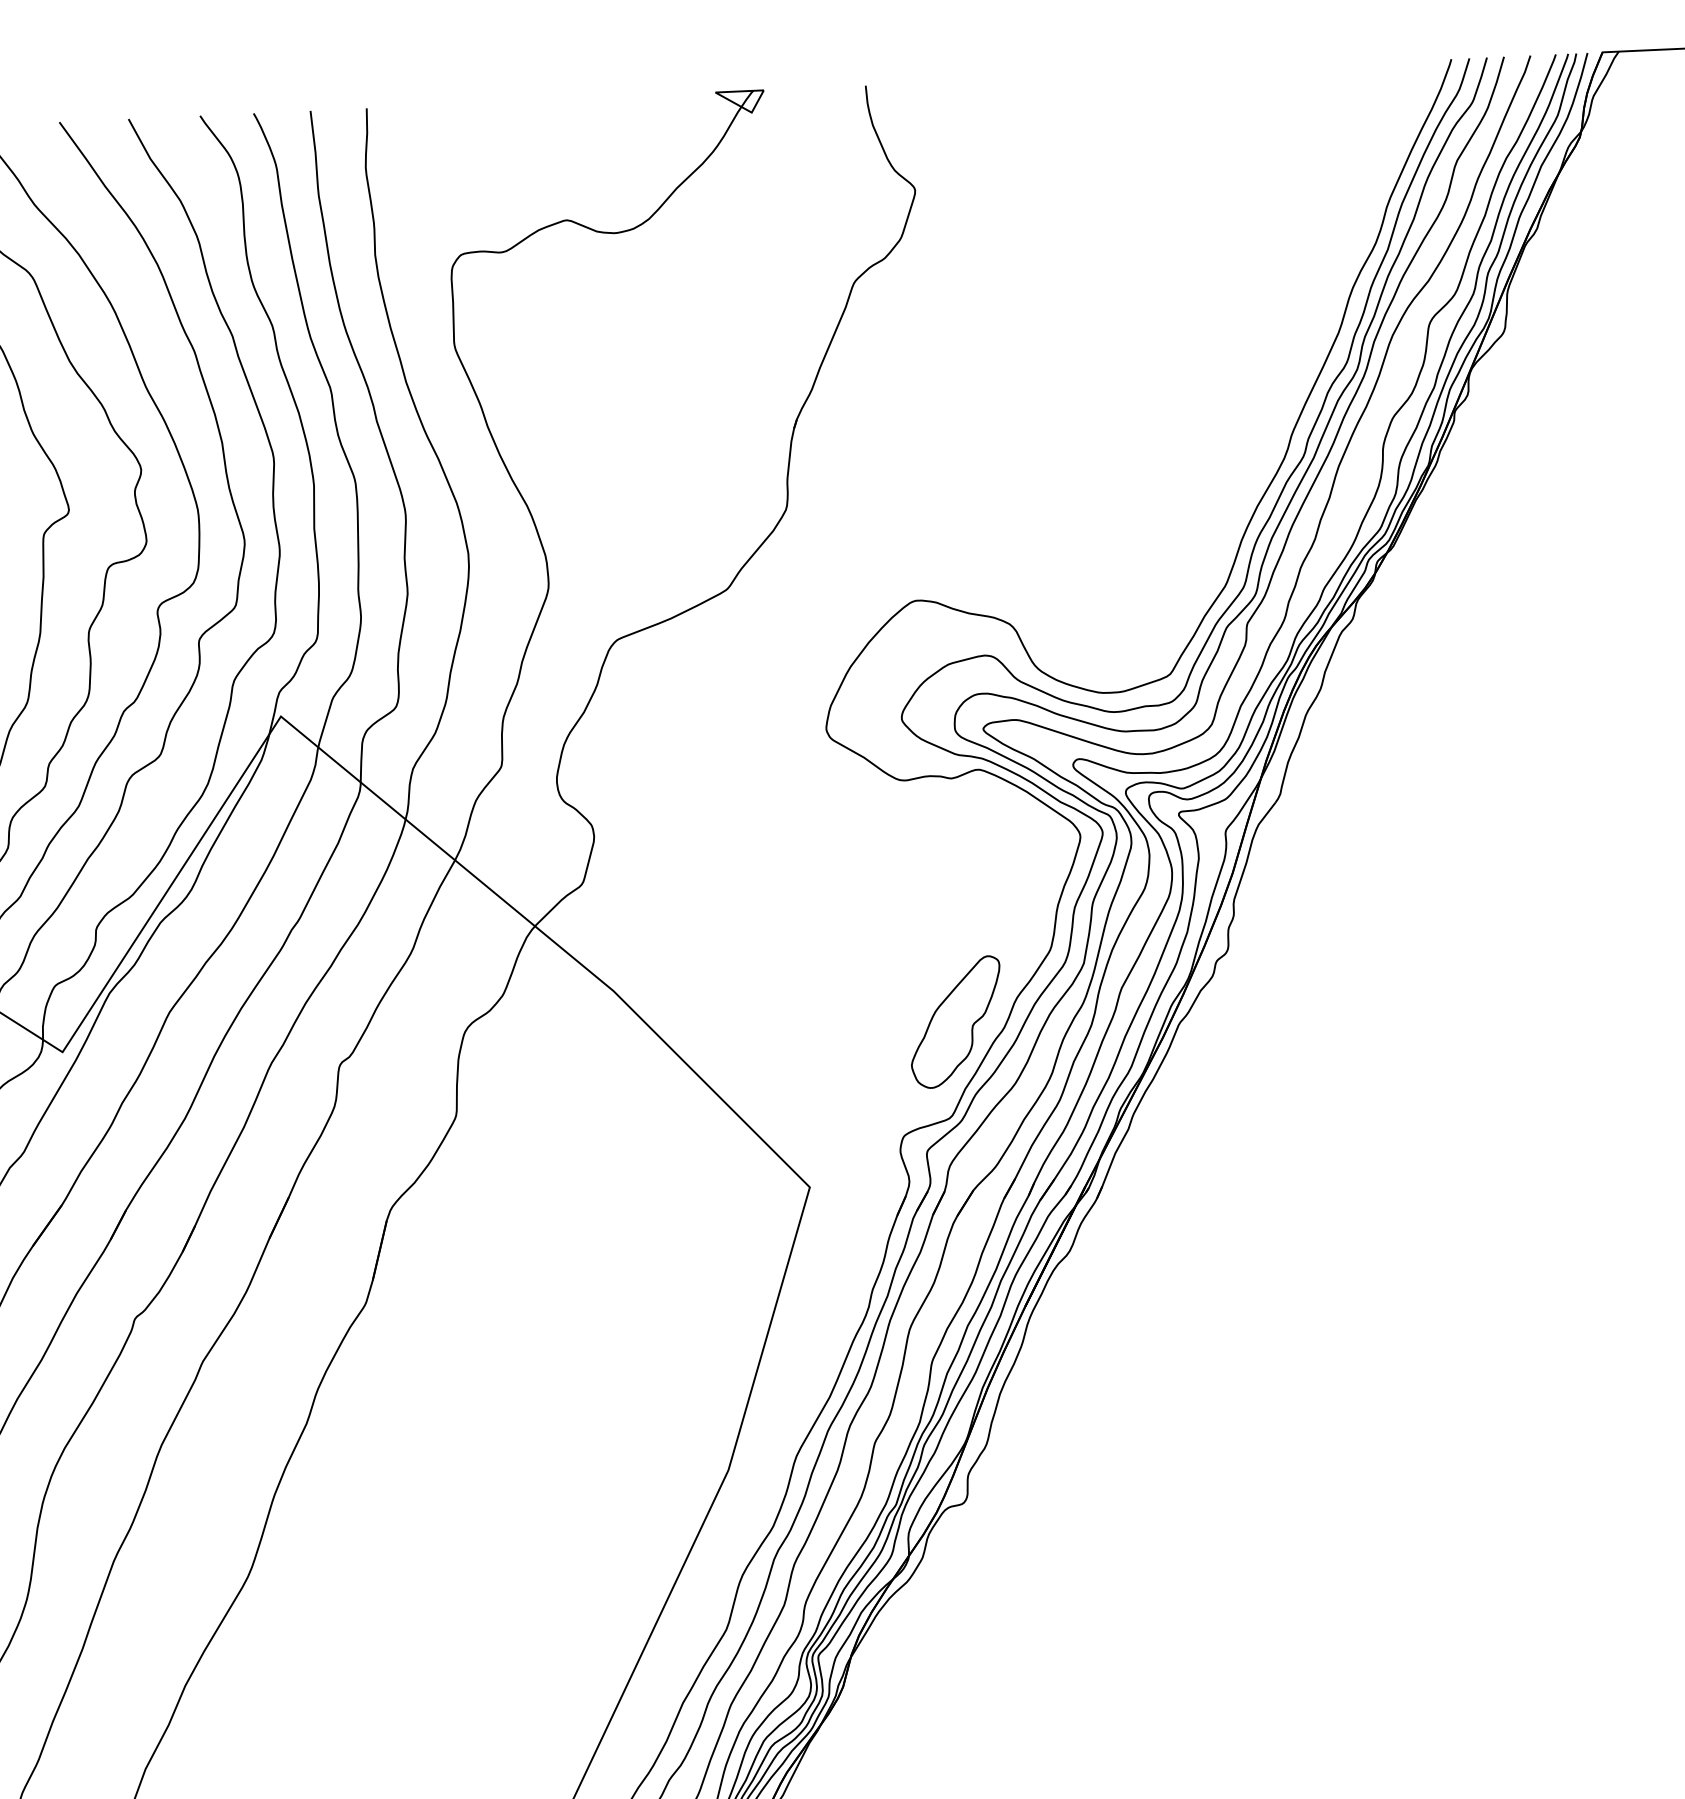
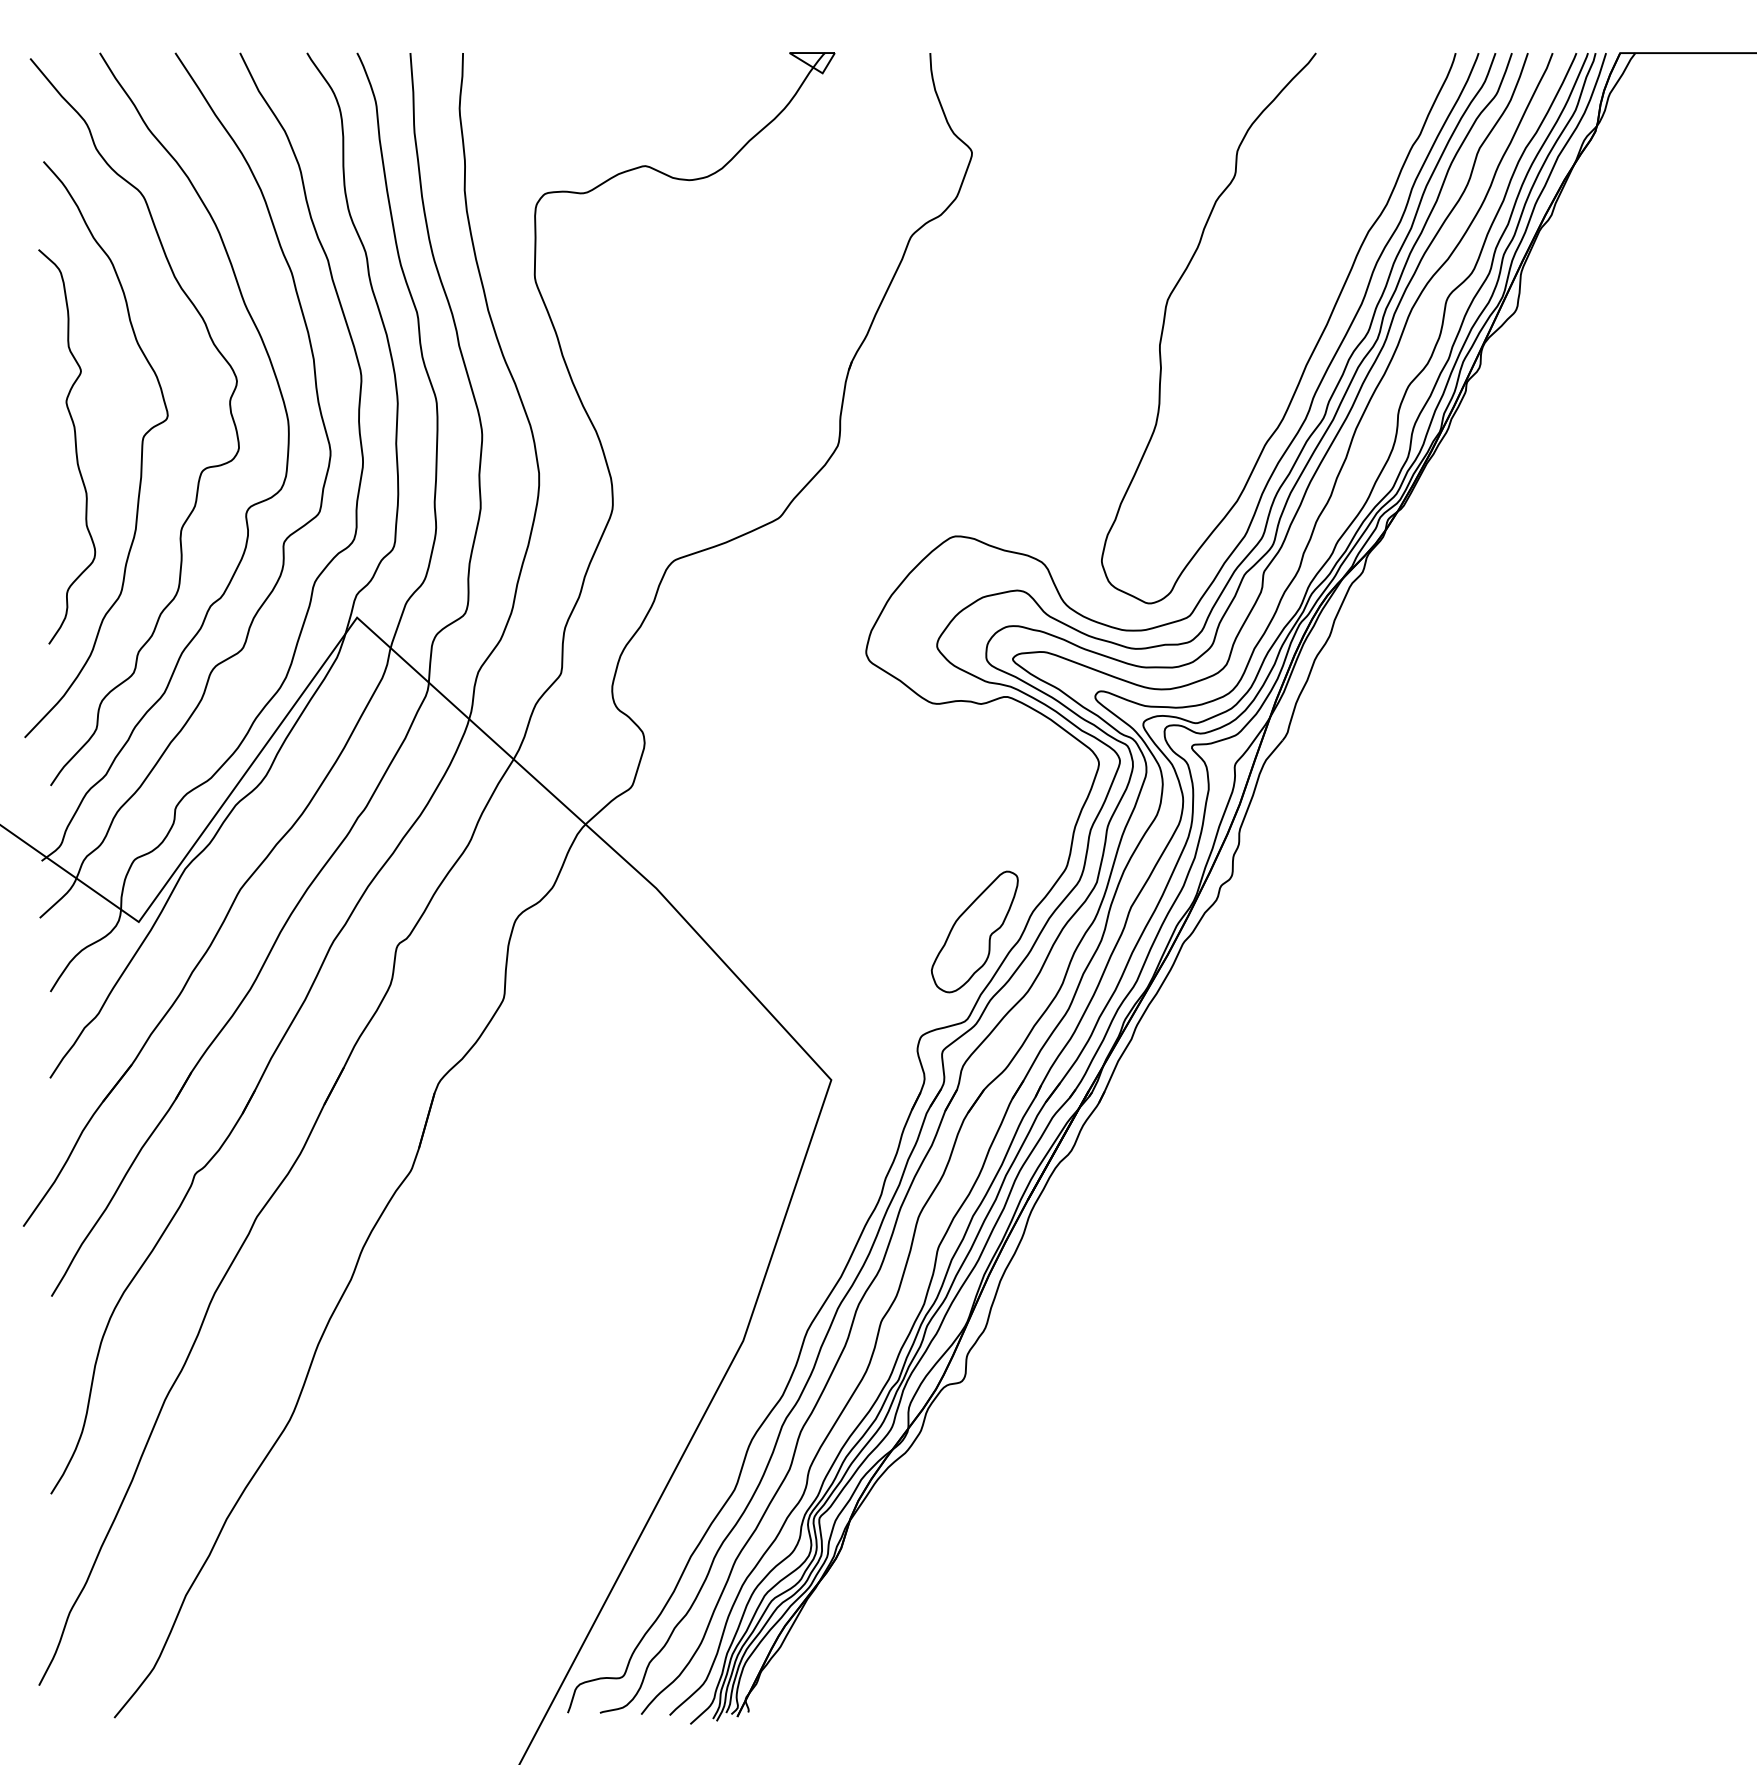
curve: (1290, 380) -> (1314, 346), added

